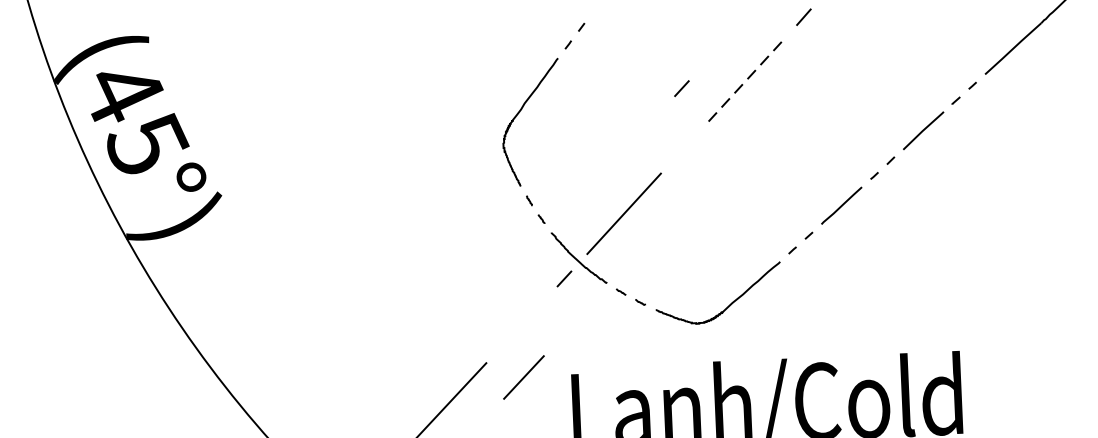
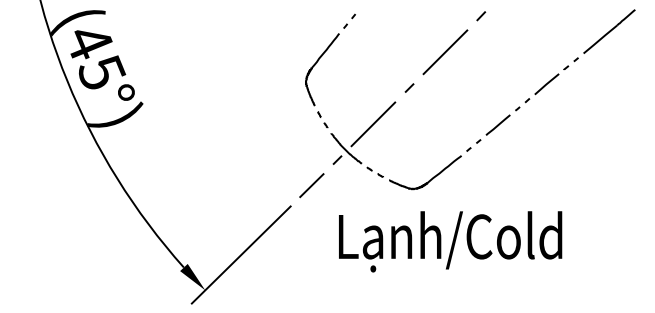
line: (744, 83) -> (445, 52), dashed -> solid
line: (681, 87) -> (409, 87), moved
line: (523, 377) -> (311, 185), moved

